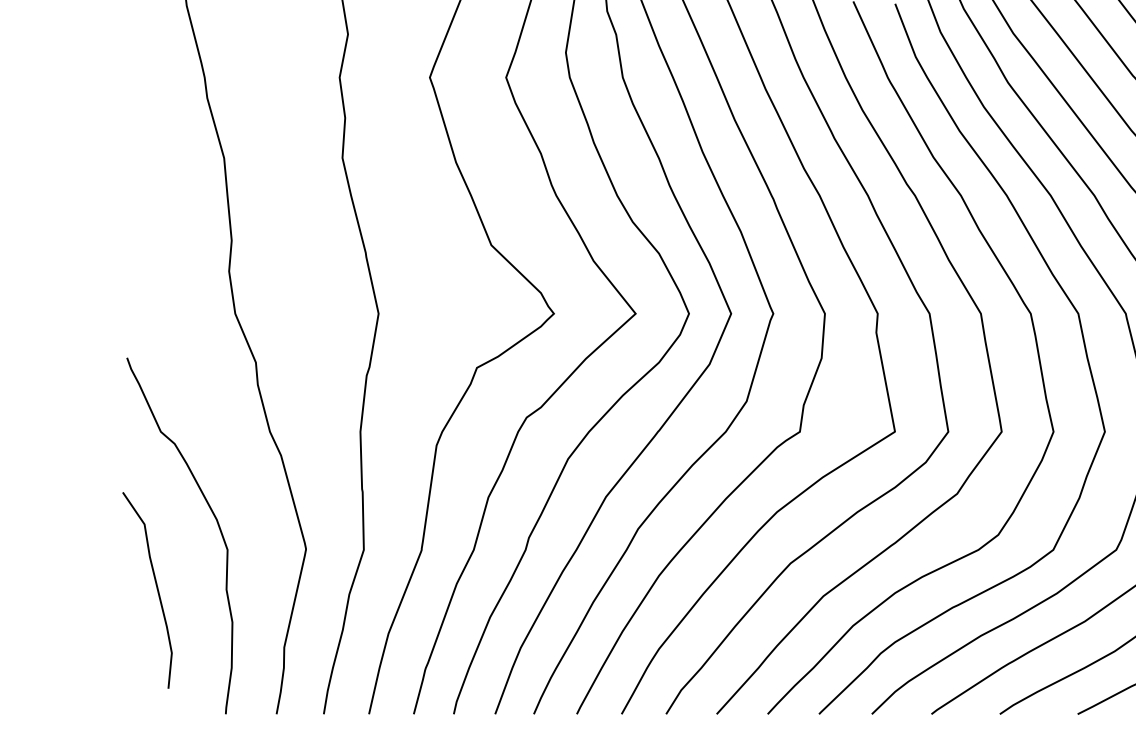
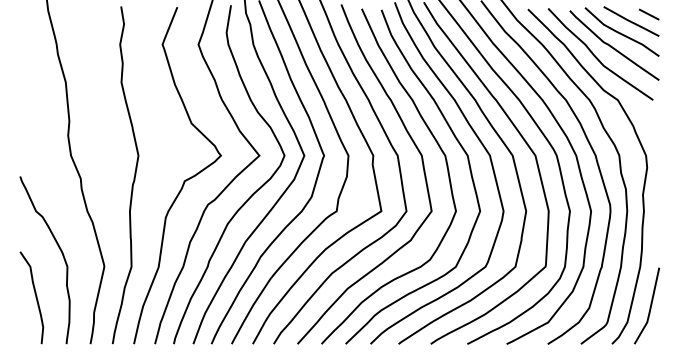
curve: (155, 589) -> (35, 297), moved

